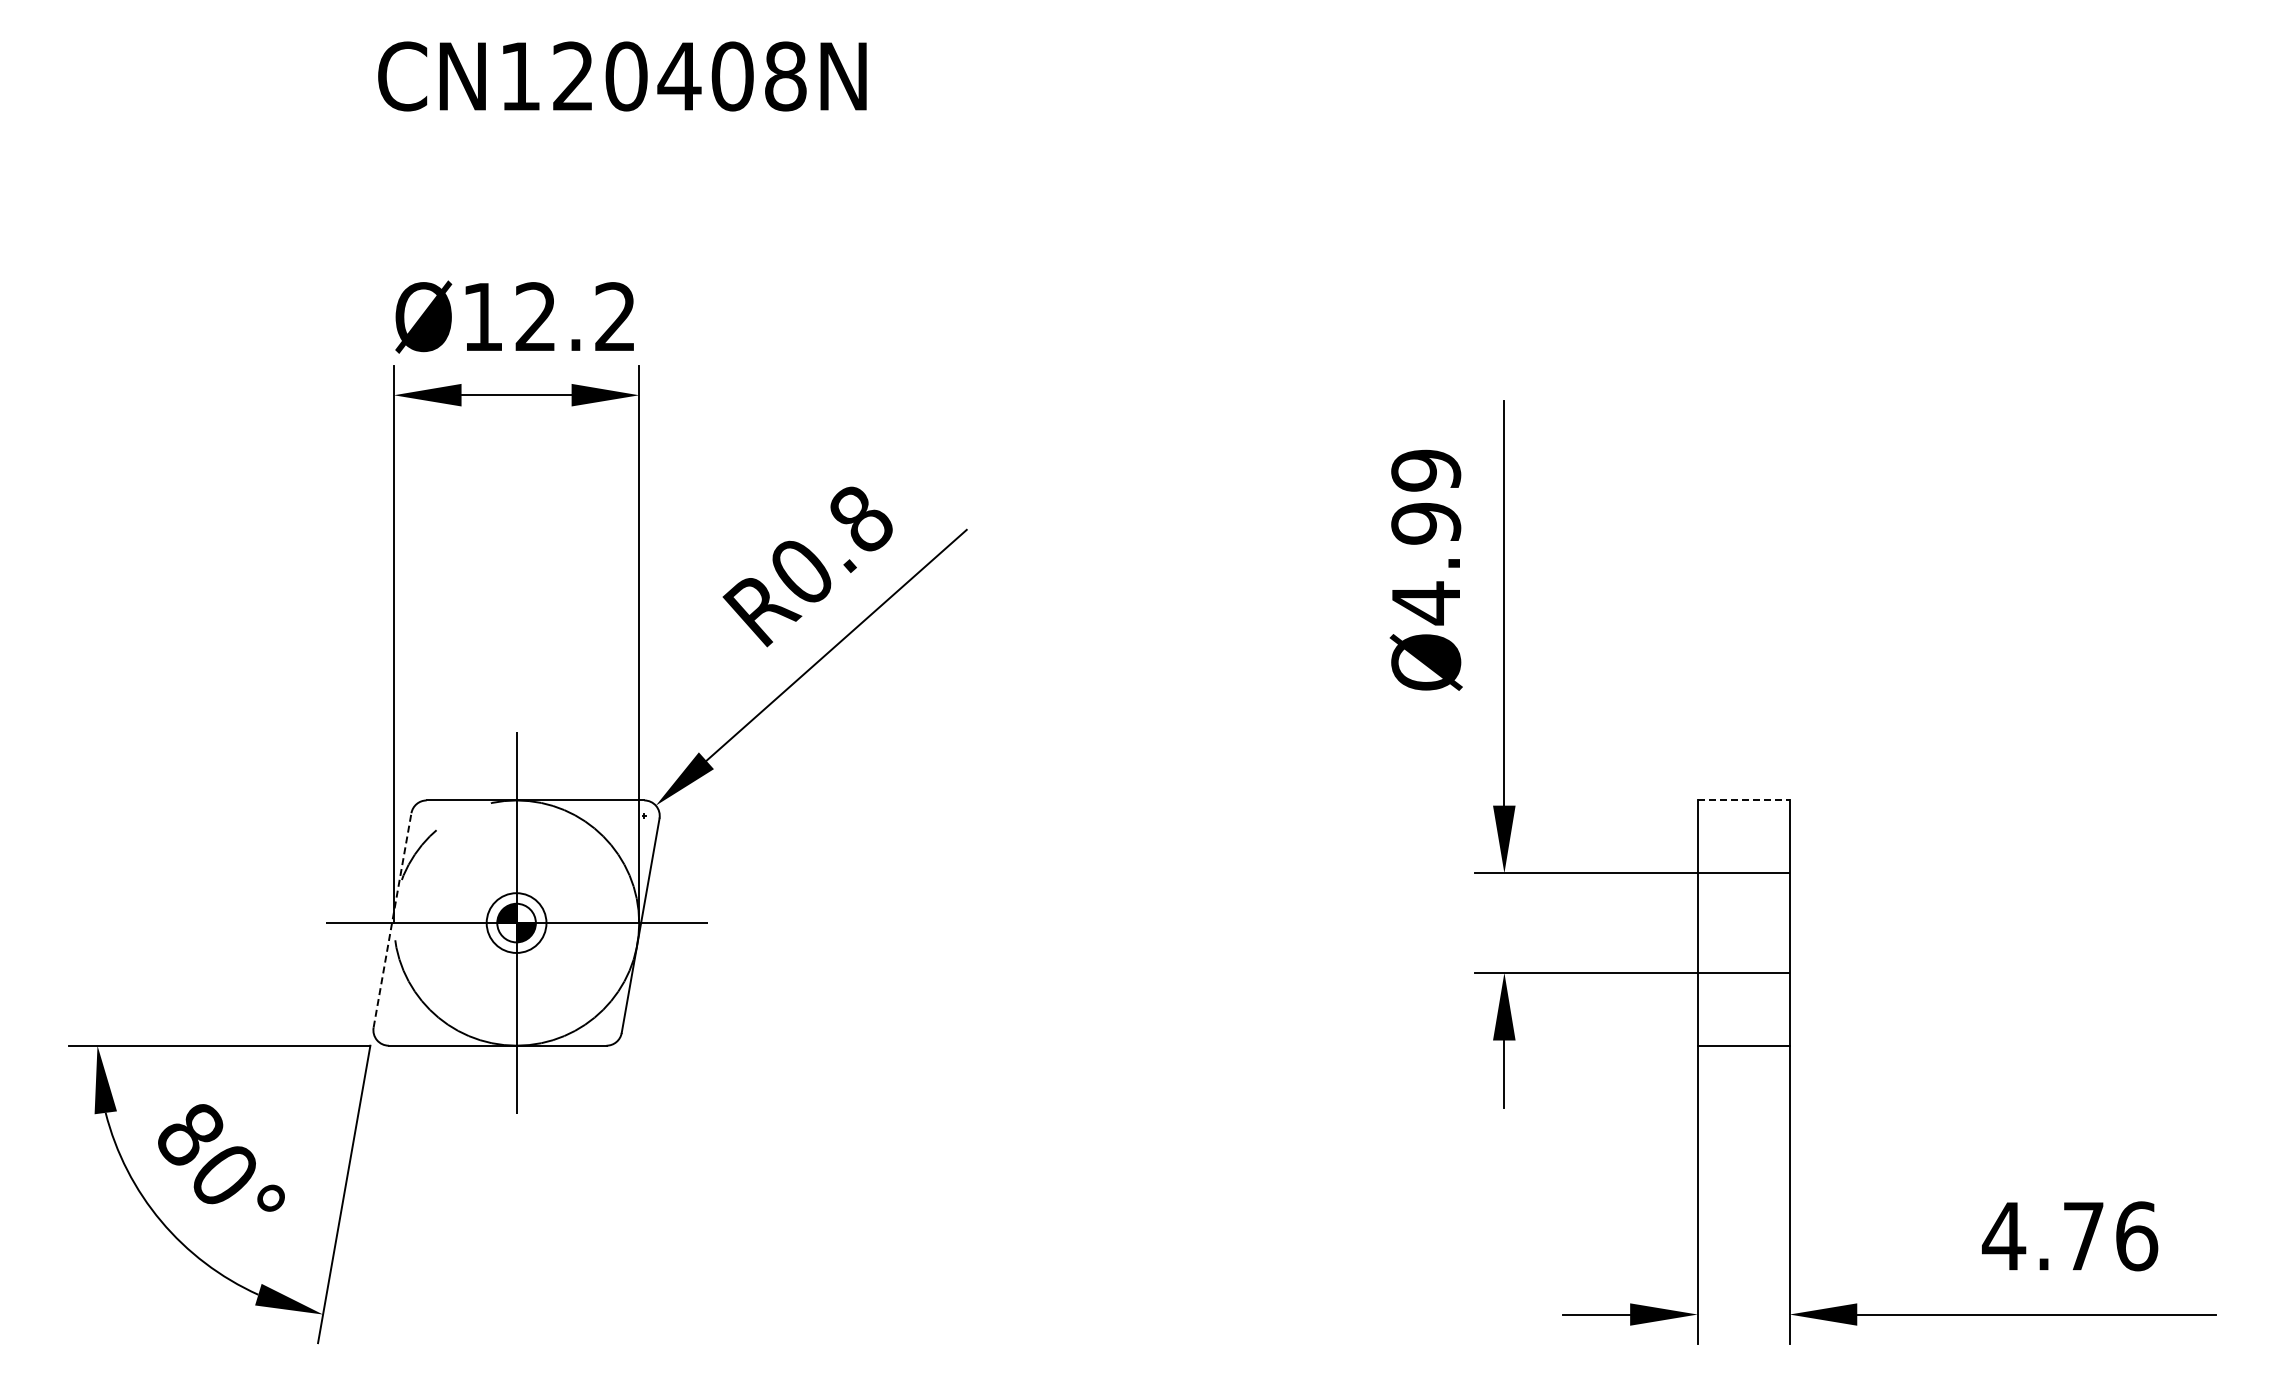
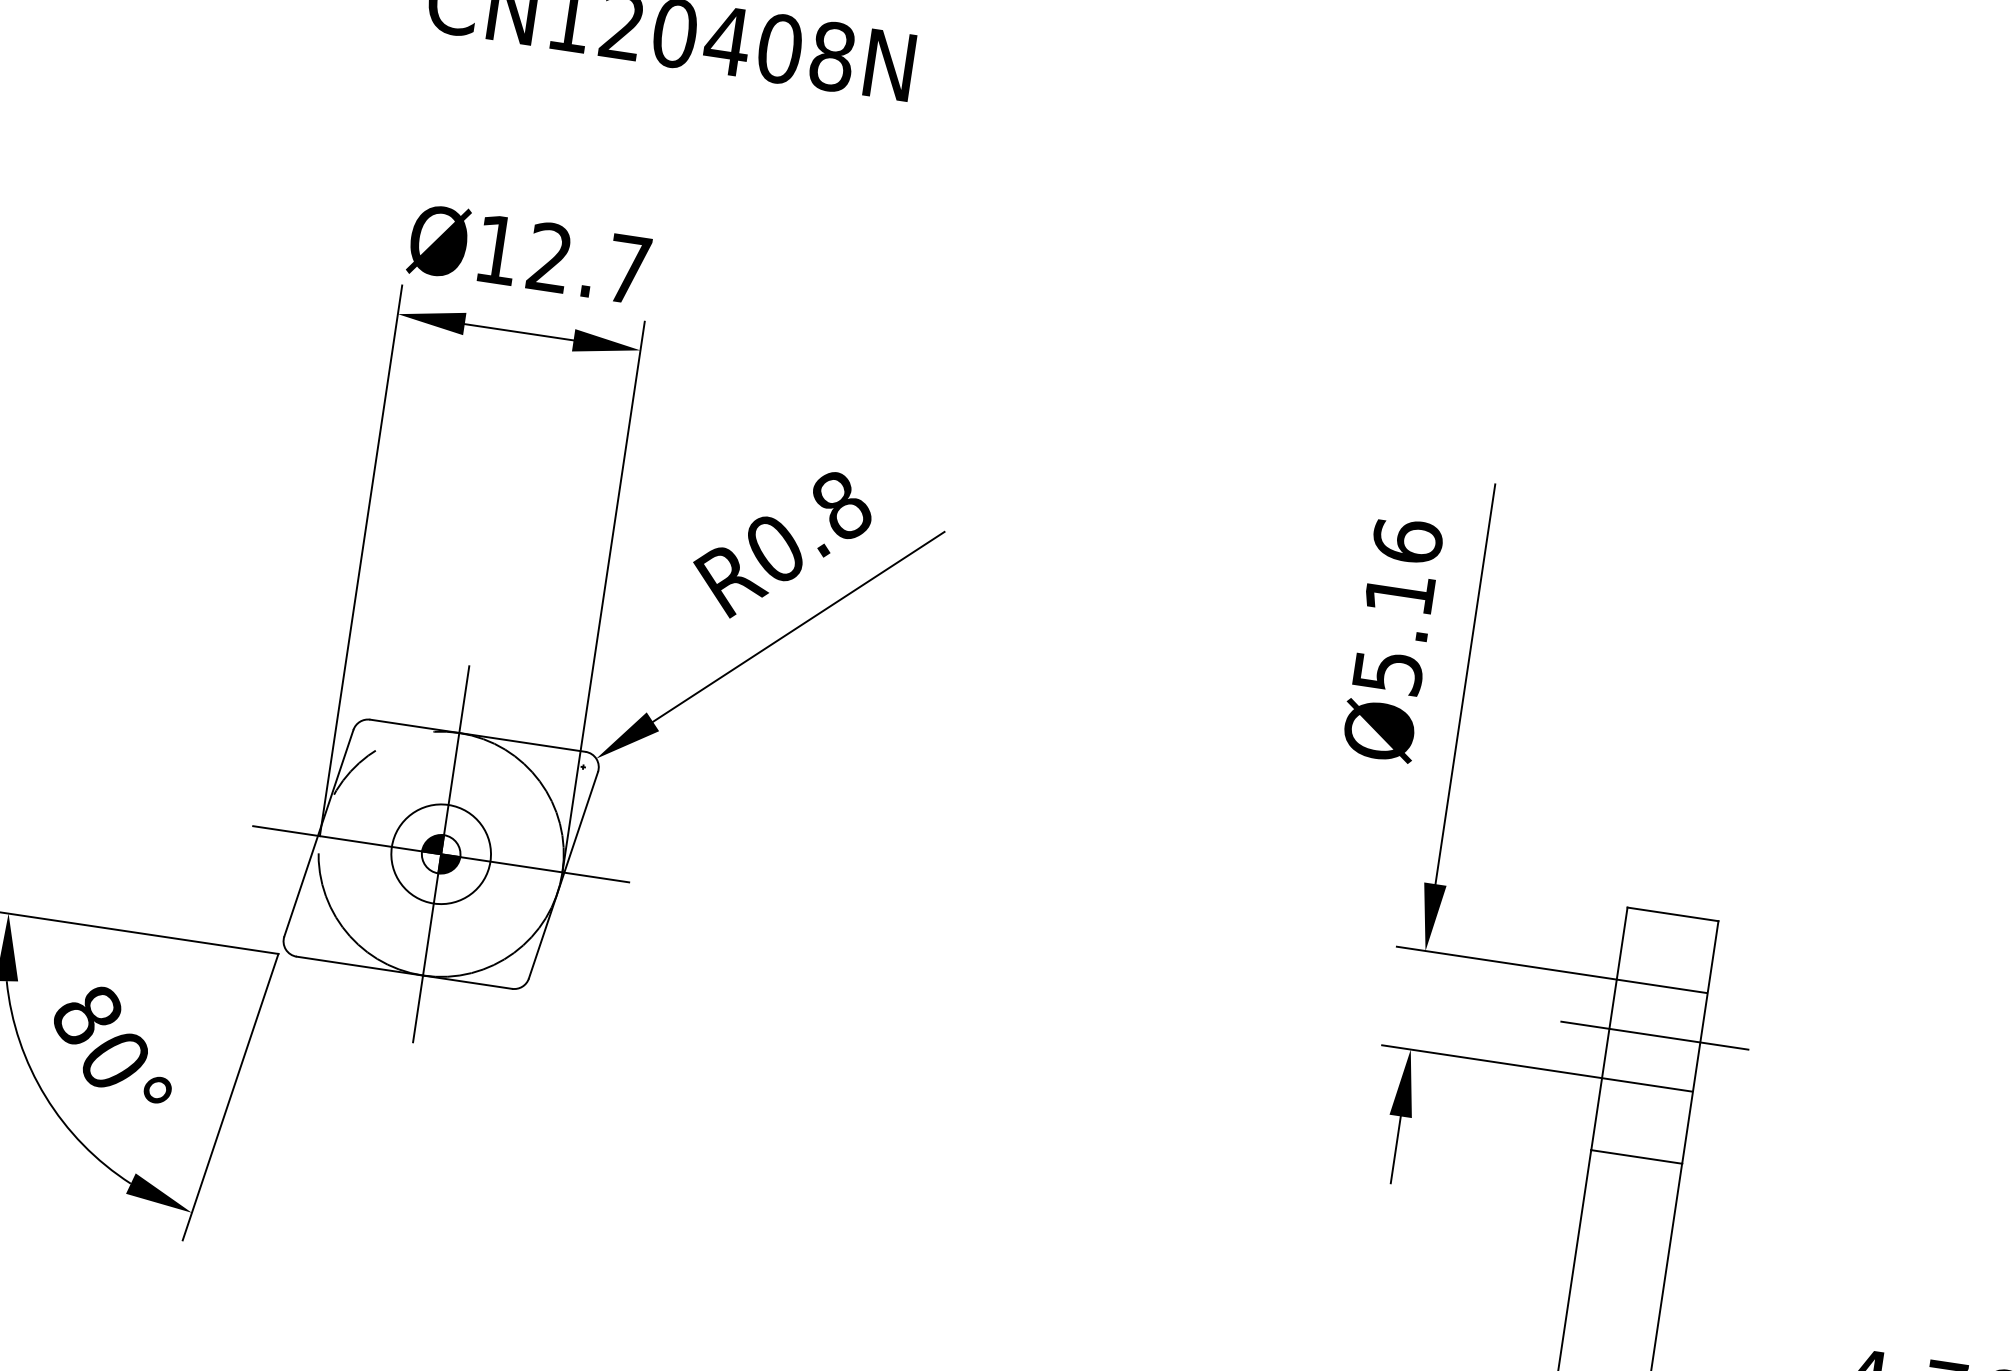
text: (615, 316) -> (628, 268), Ø12.2 -> Ø12.7
text: (1426, 537) -> (1398, 607), Ø4.99 -> Ø5.16
line: (1743, 800) -> (1672, 914), dashed -> solid
line: (392, 920) -> (318, 833), dashed -> solid
circle: (516, 922) -> (441, 853), size x1.67
line: (1743, 923) -> (1654, 1036), added

